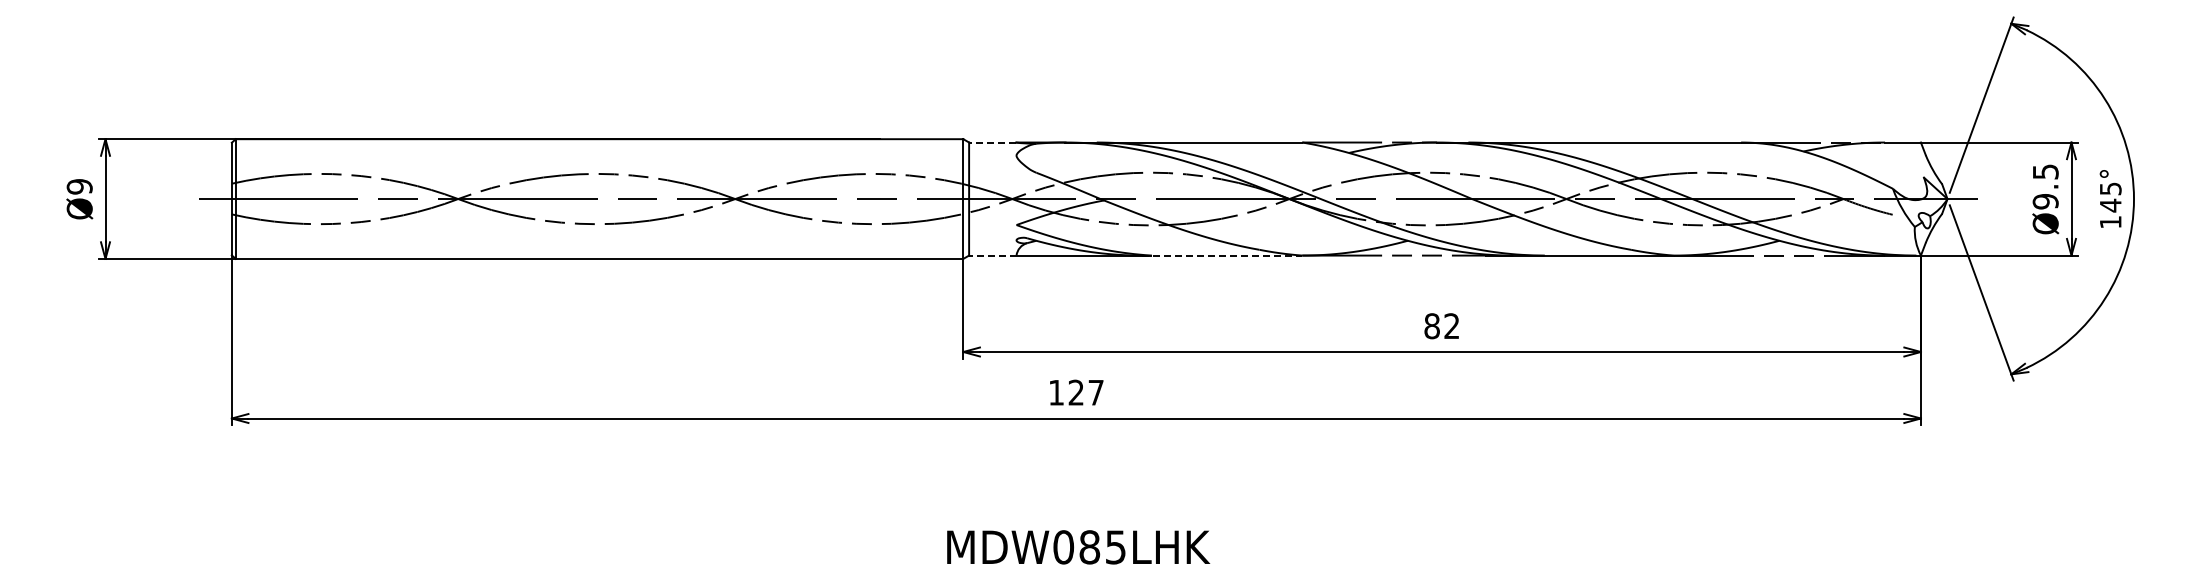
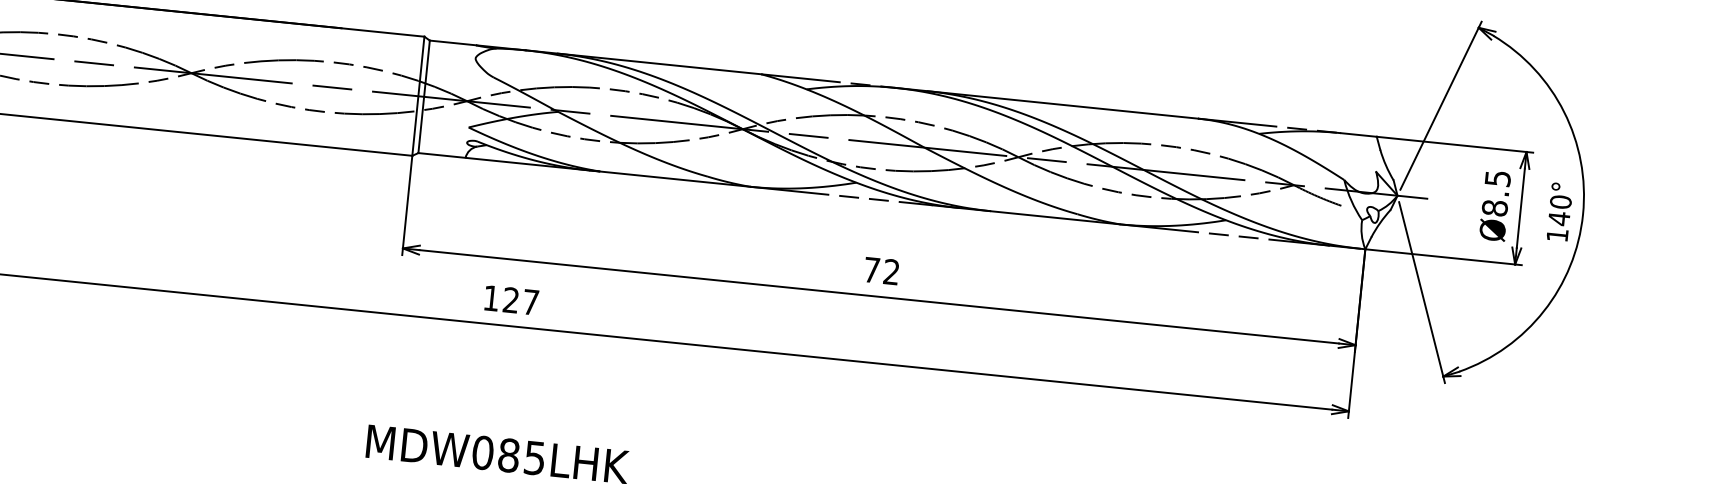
line: (991, 142) -> (452, 42), dashed -> solid
text: (2110, 188) -> (1560, 201), 145° -> 140°
text: (2045, 201) -> (1494, 208), Ø9.5 -> Ø8.5
line: (992, 255) -> (441, 155), dashed -> solid
line: (1222, 255) -> (670, 178), dashed -> solid
text: (1431, 326) -> (871, 270), 82 -> 72

